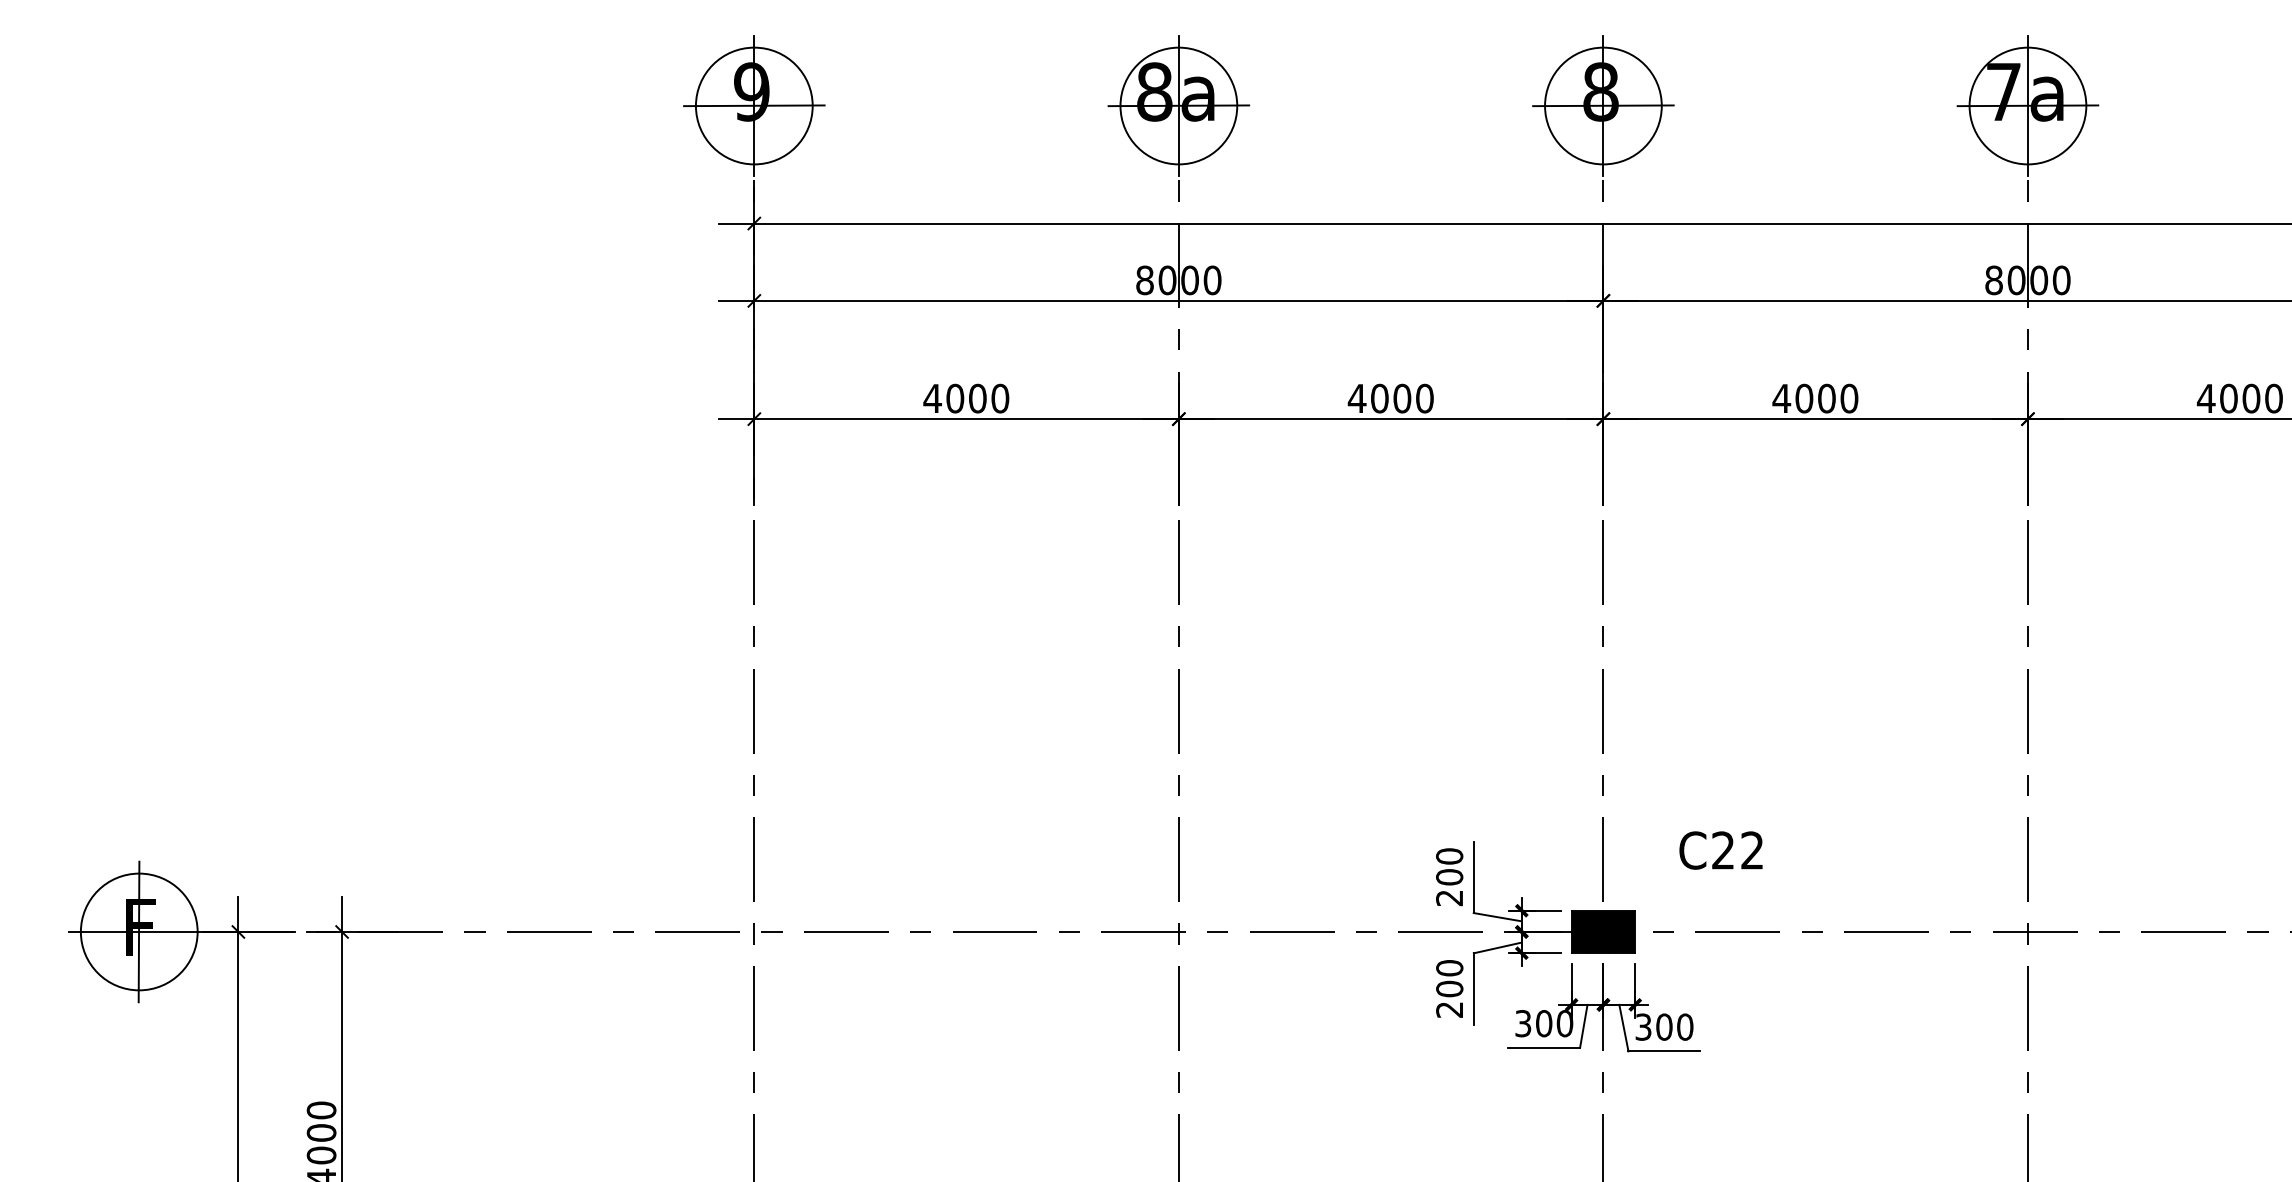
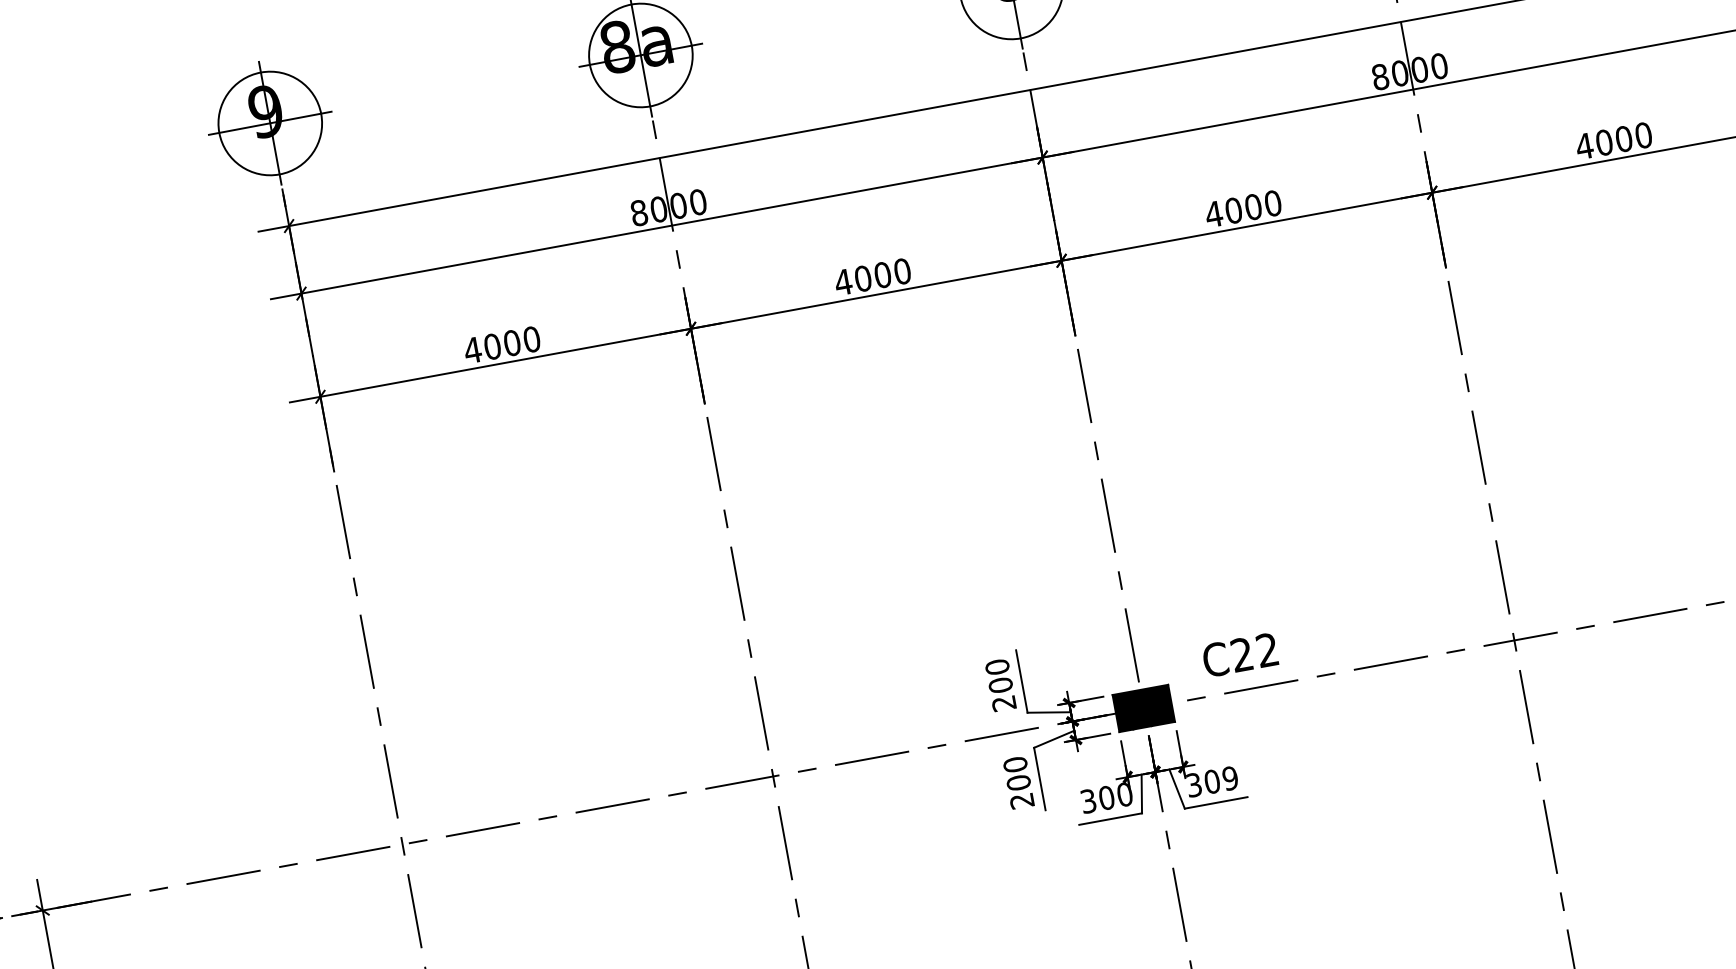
text: (1720, 850) -> (1239, 655), moved
text: (1685, 1026) -> (1230, 777), 300 -> 309

